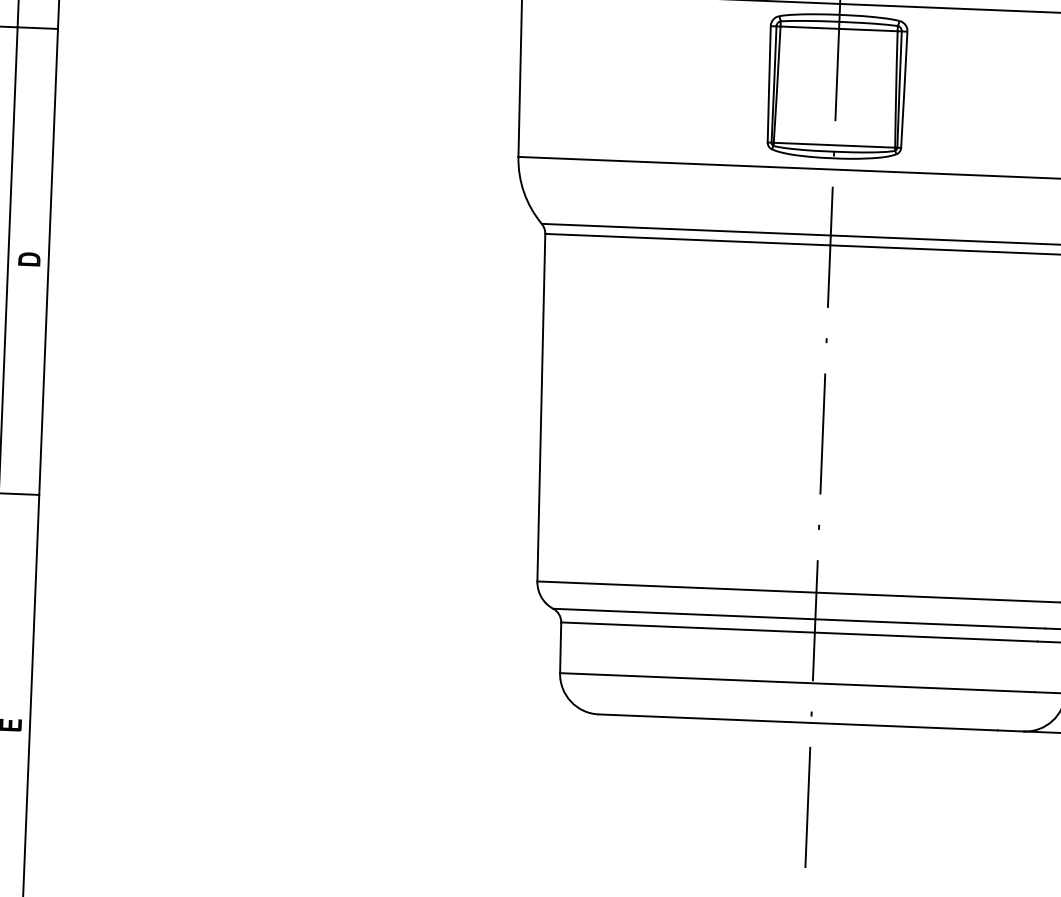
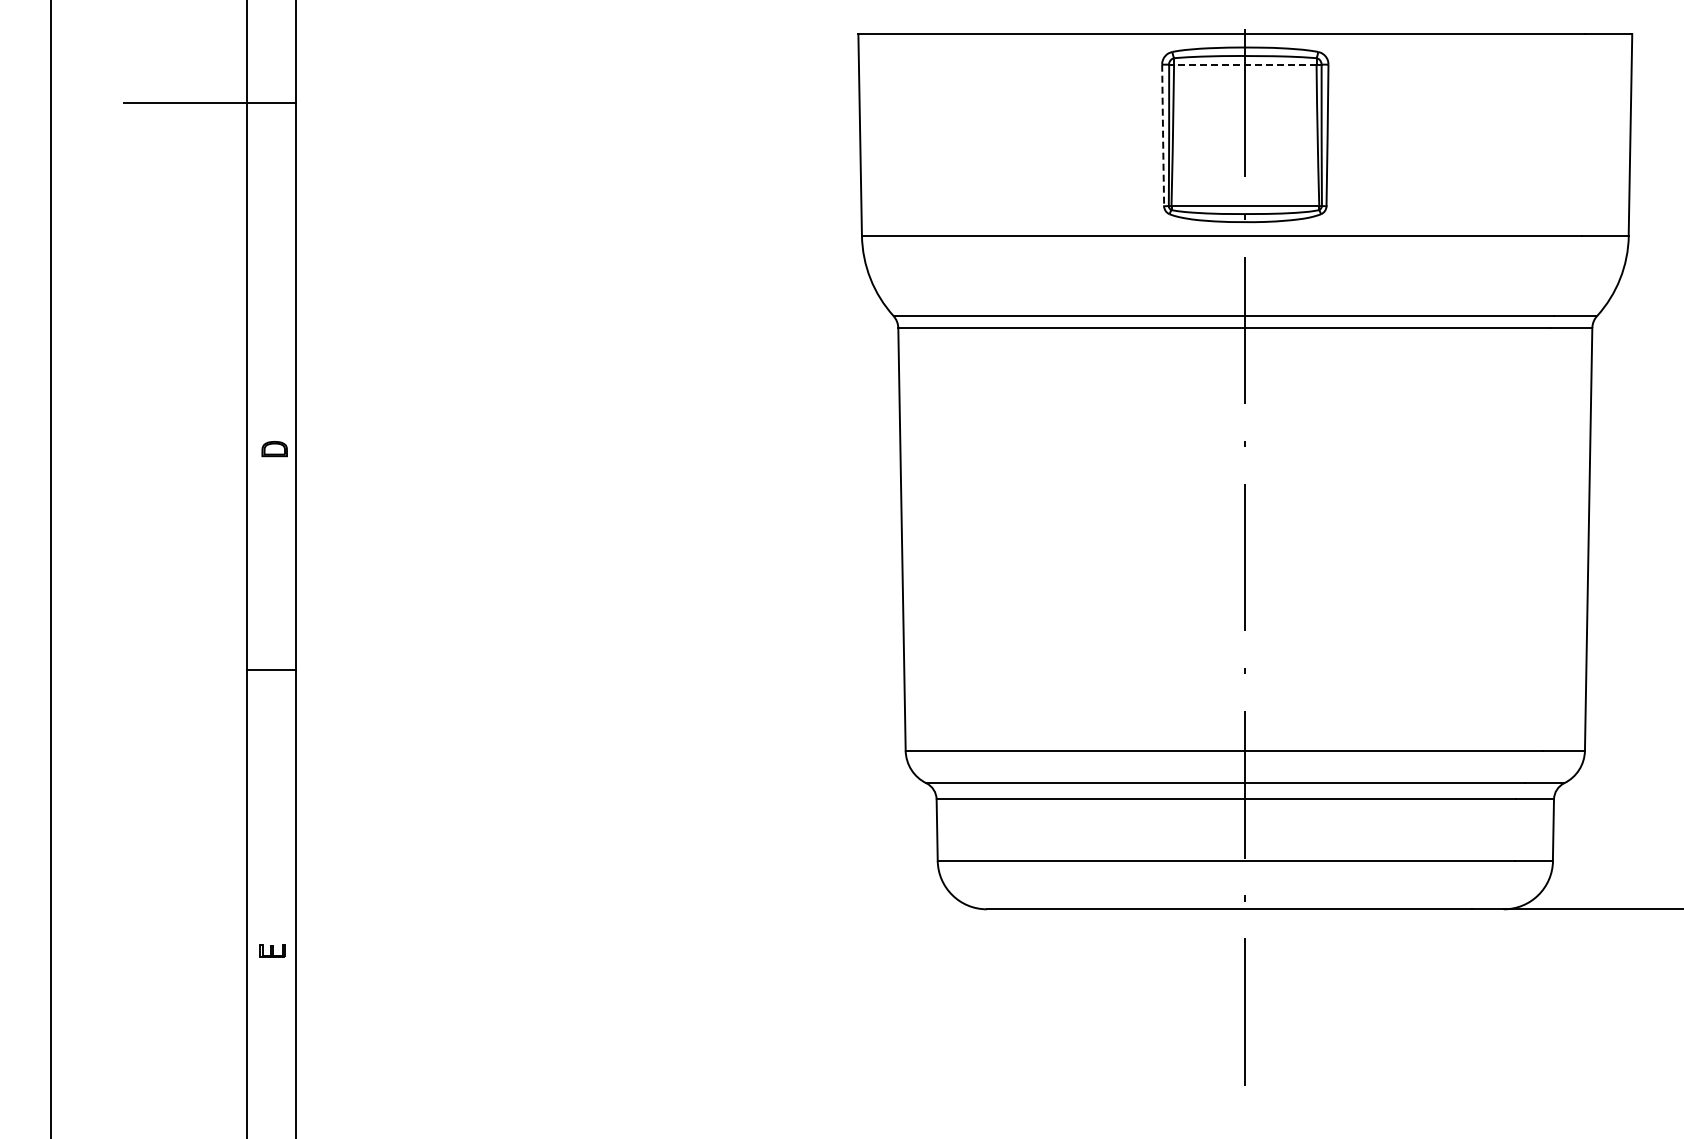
line: (838, 28) -> (1244, 64), solid -> dashed
line: (769, 85) -> (1163, 136), solid -> dashed
part: (29, 259) -> (274, 449), moved

